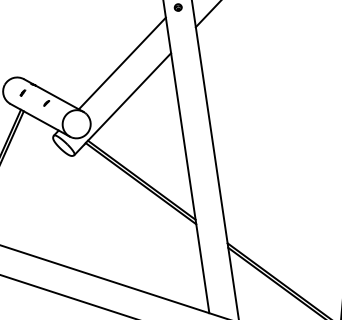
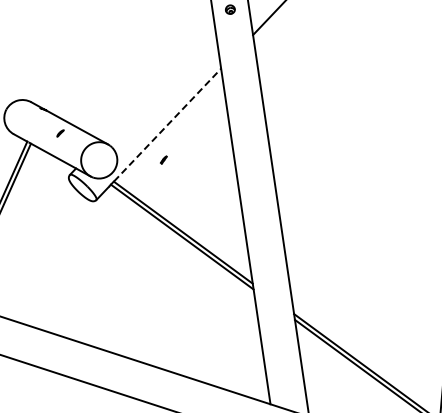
line: (122, 63) -> (158, 81), removed
part: (22, 92) -> (163, 159), moved
line: (129, 97) -> (167, 125), solid -> dashed

